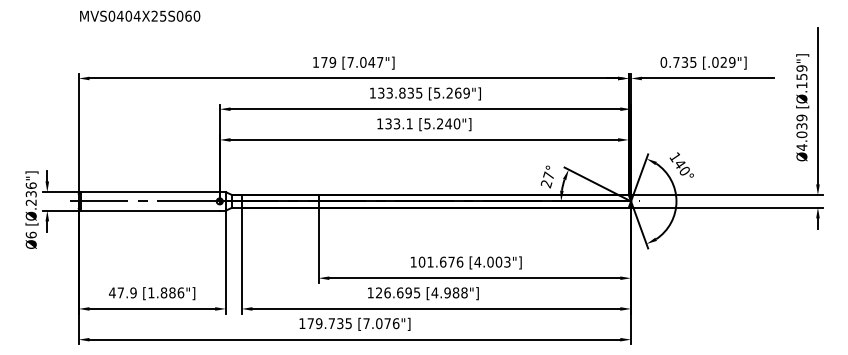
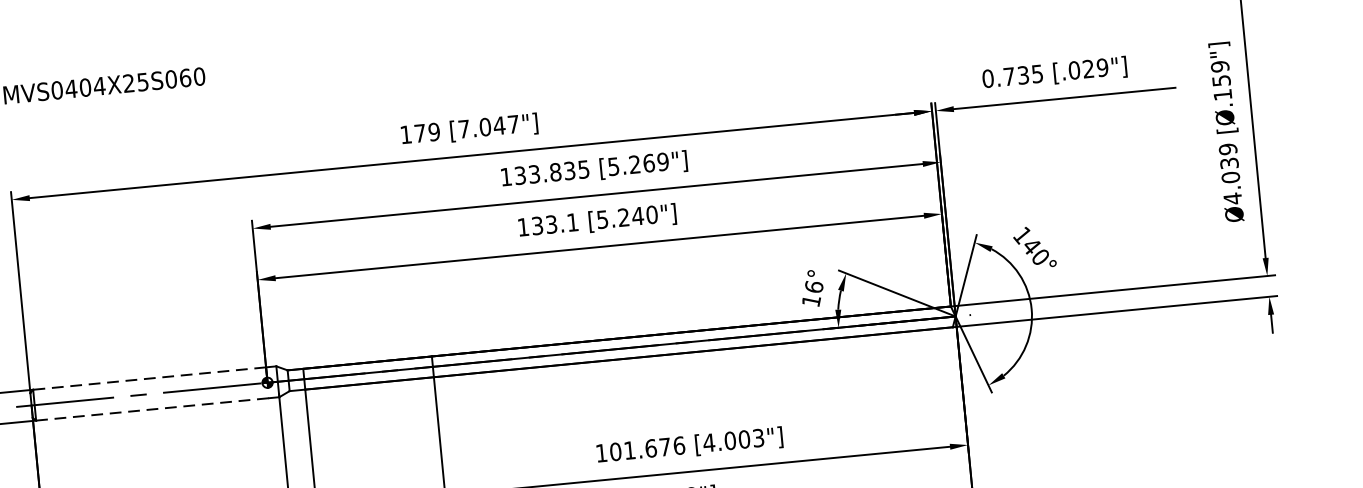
text: (547, 179) -> (812, 293), 27° -> 16°
line: (150, 192) -> (150, 379), solid -> dashed
line: (150, 210) -> (153, 409), solid -> dashed

